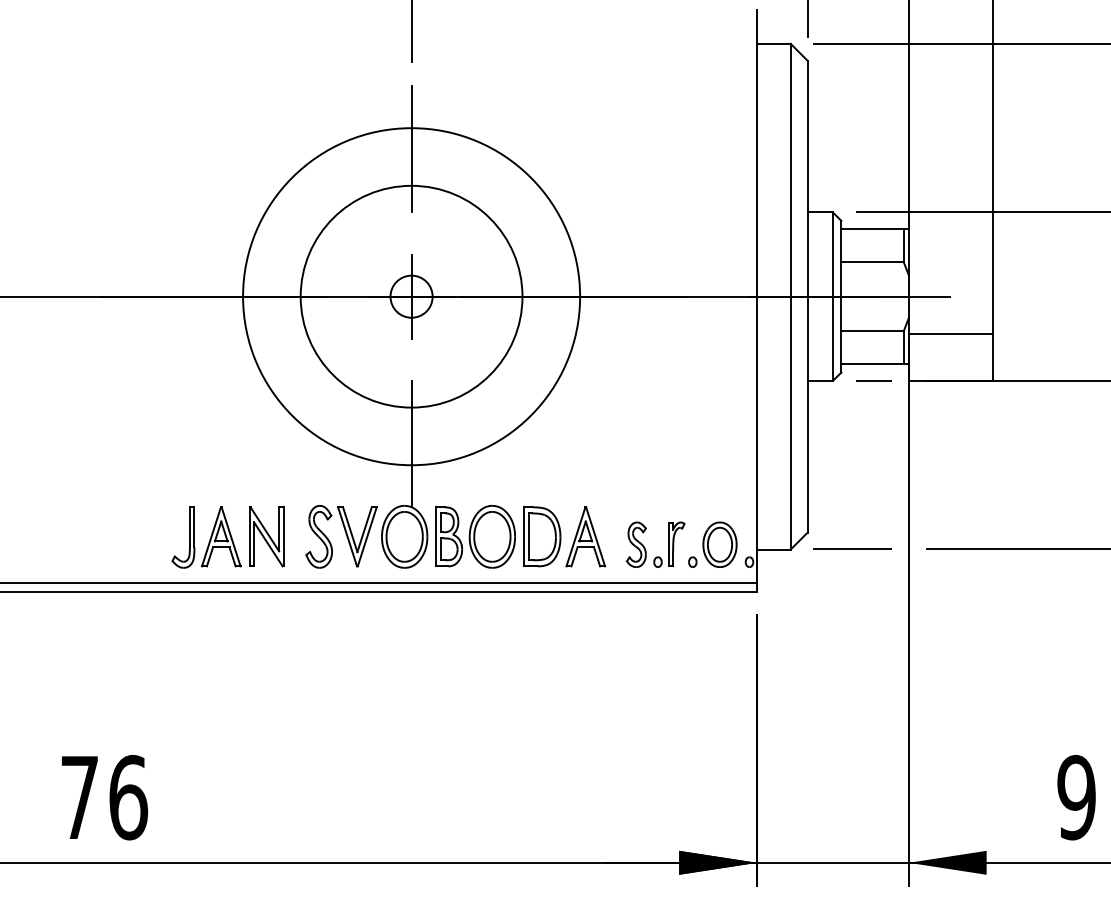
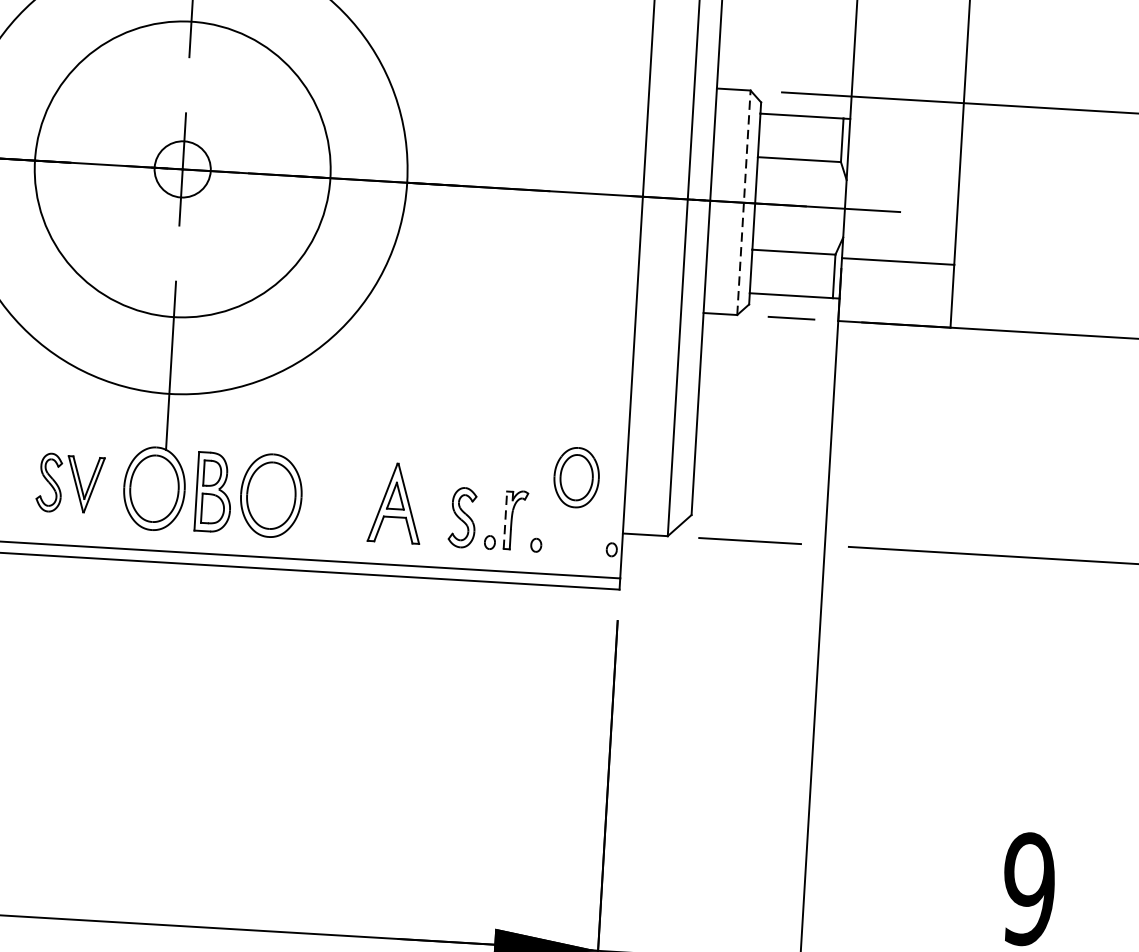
line: (832, 296) -> (743, 202), solid -> dashed
part: (341, 536) -> (70, 483), size x0.7
part: (542, 536) -> (338, 499), removed
line: (668, 544) -> (505, 519), solid -> dashed
part: (719, 544) -> (576, 477), moved

